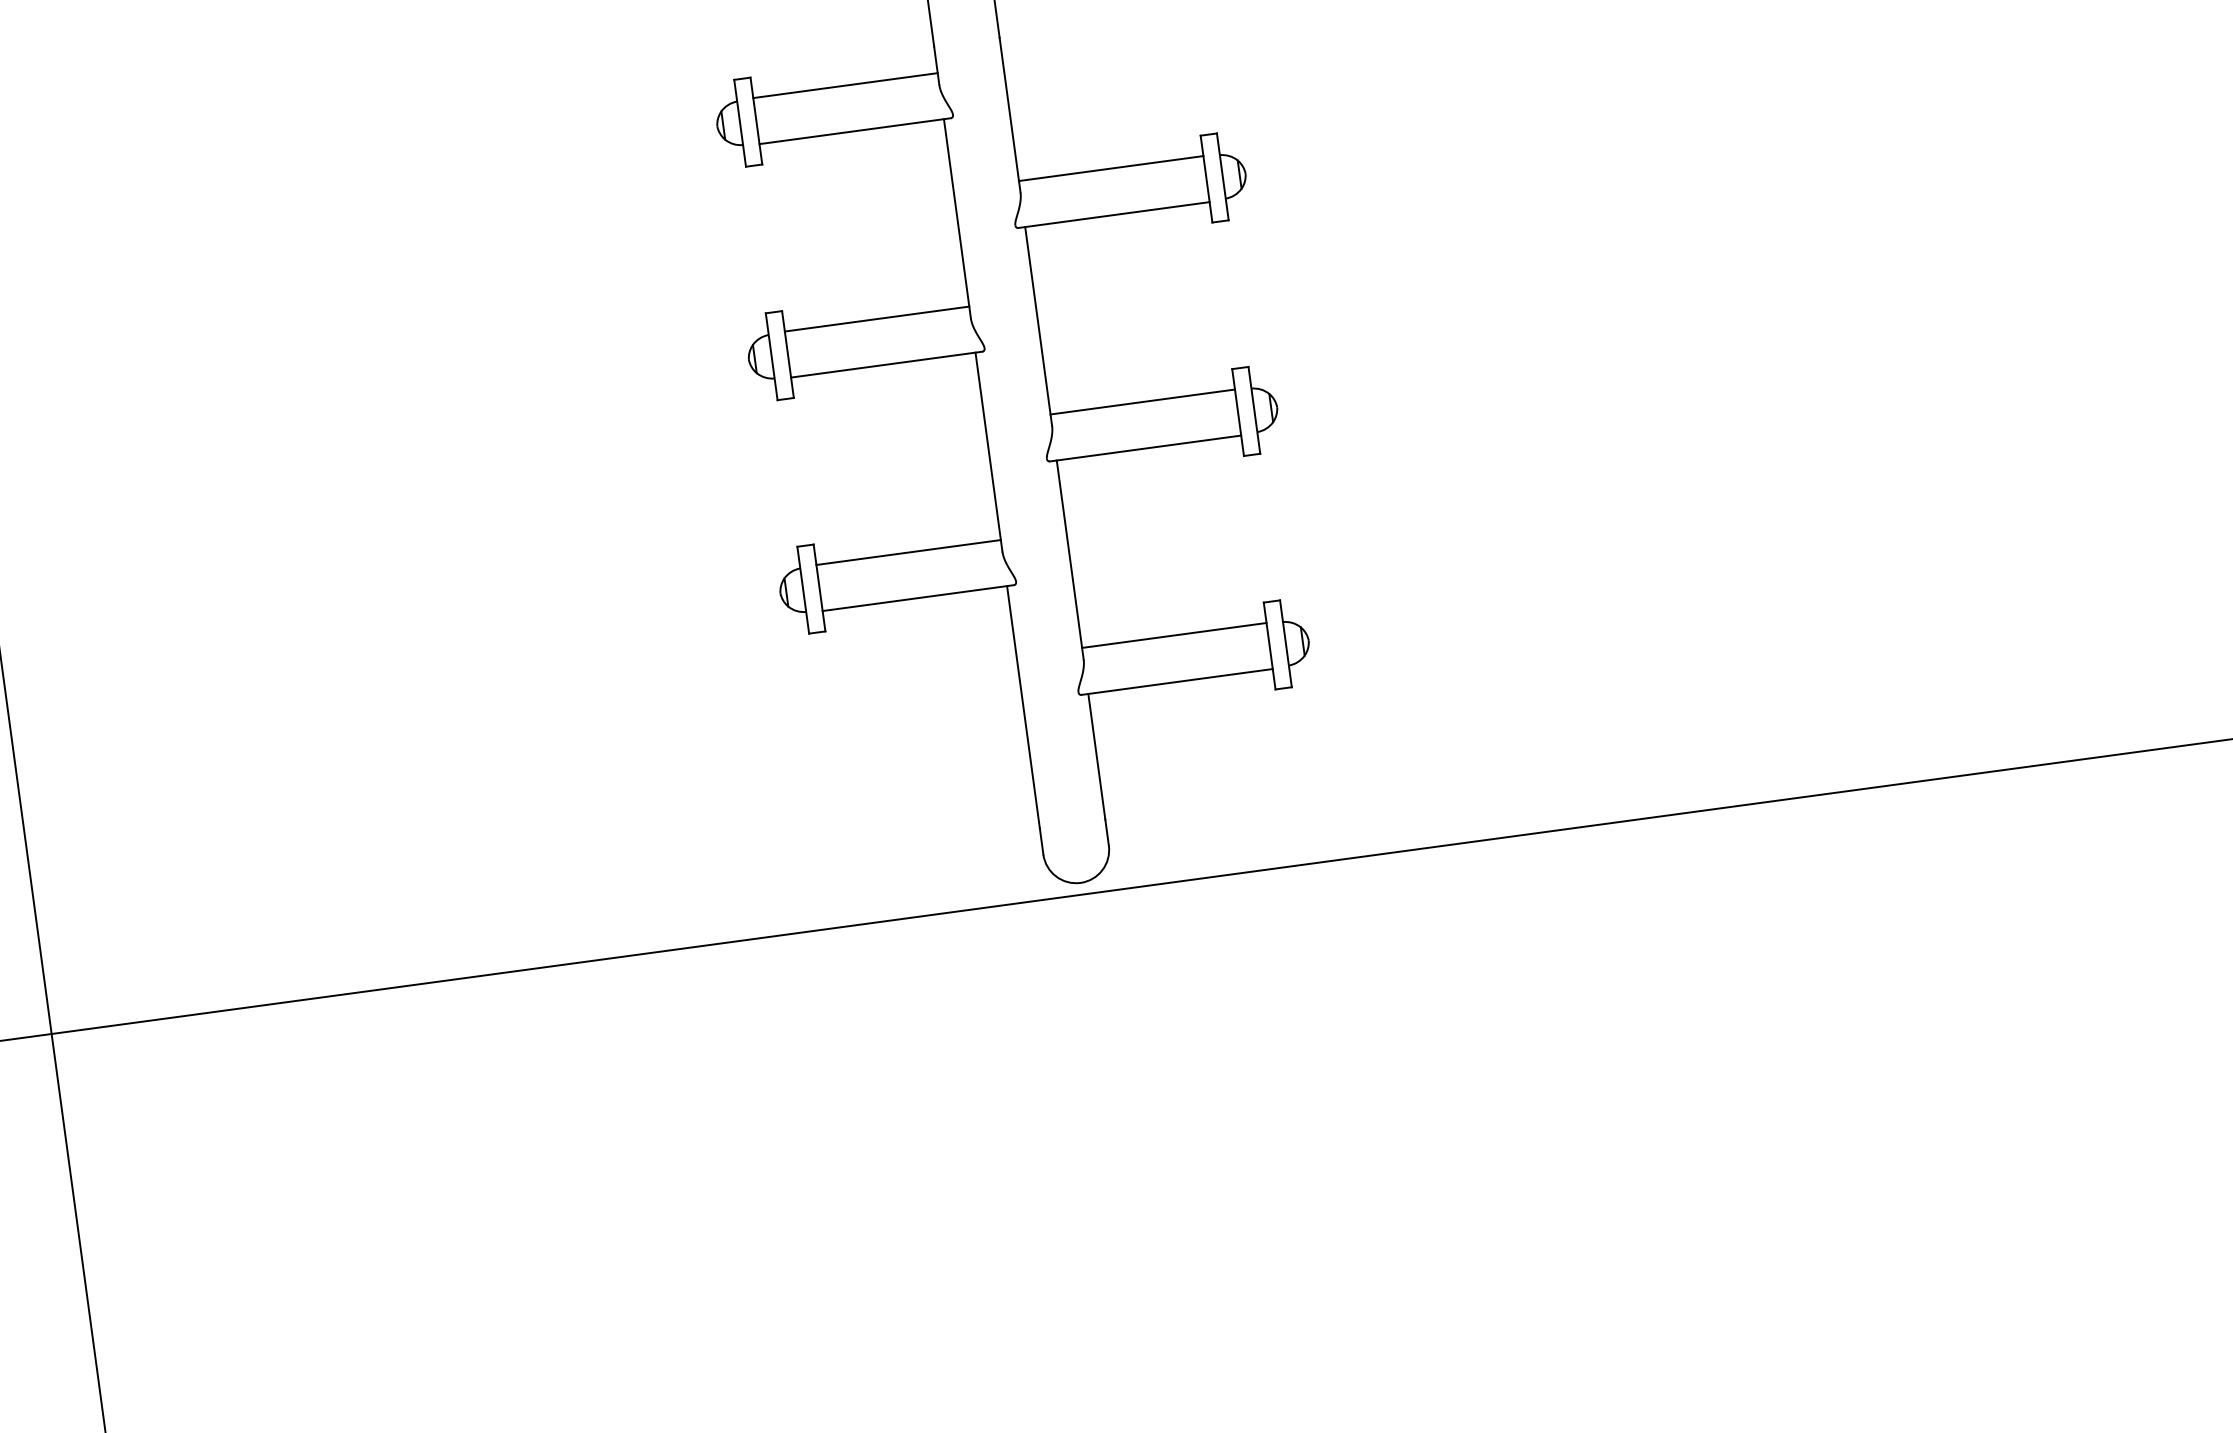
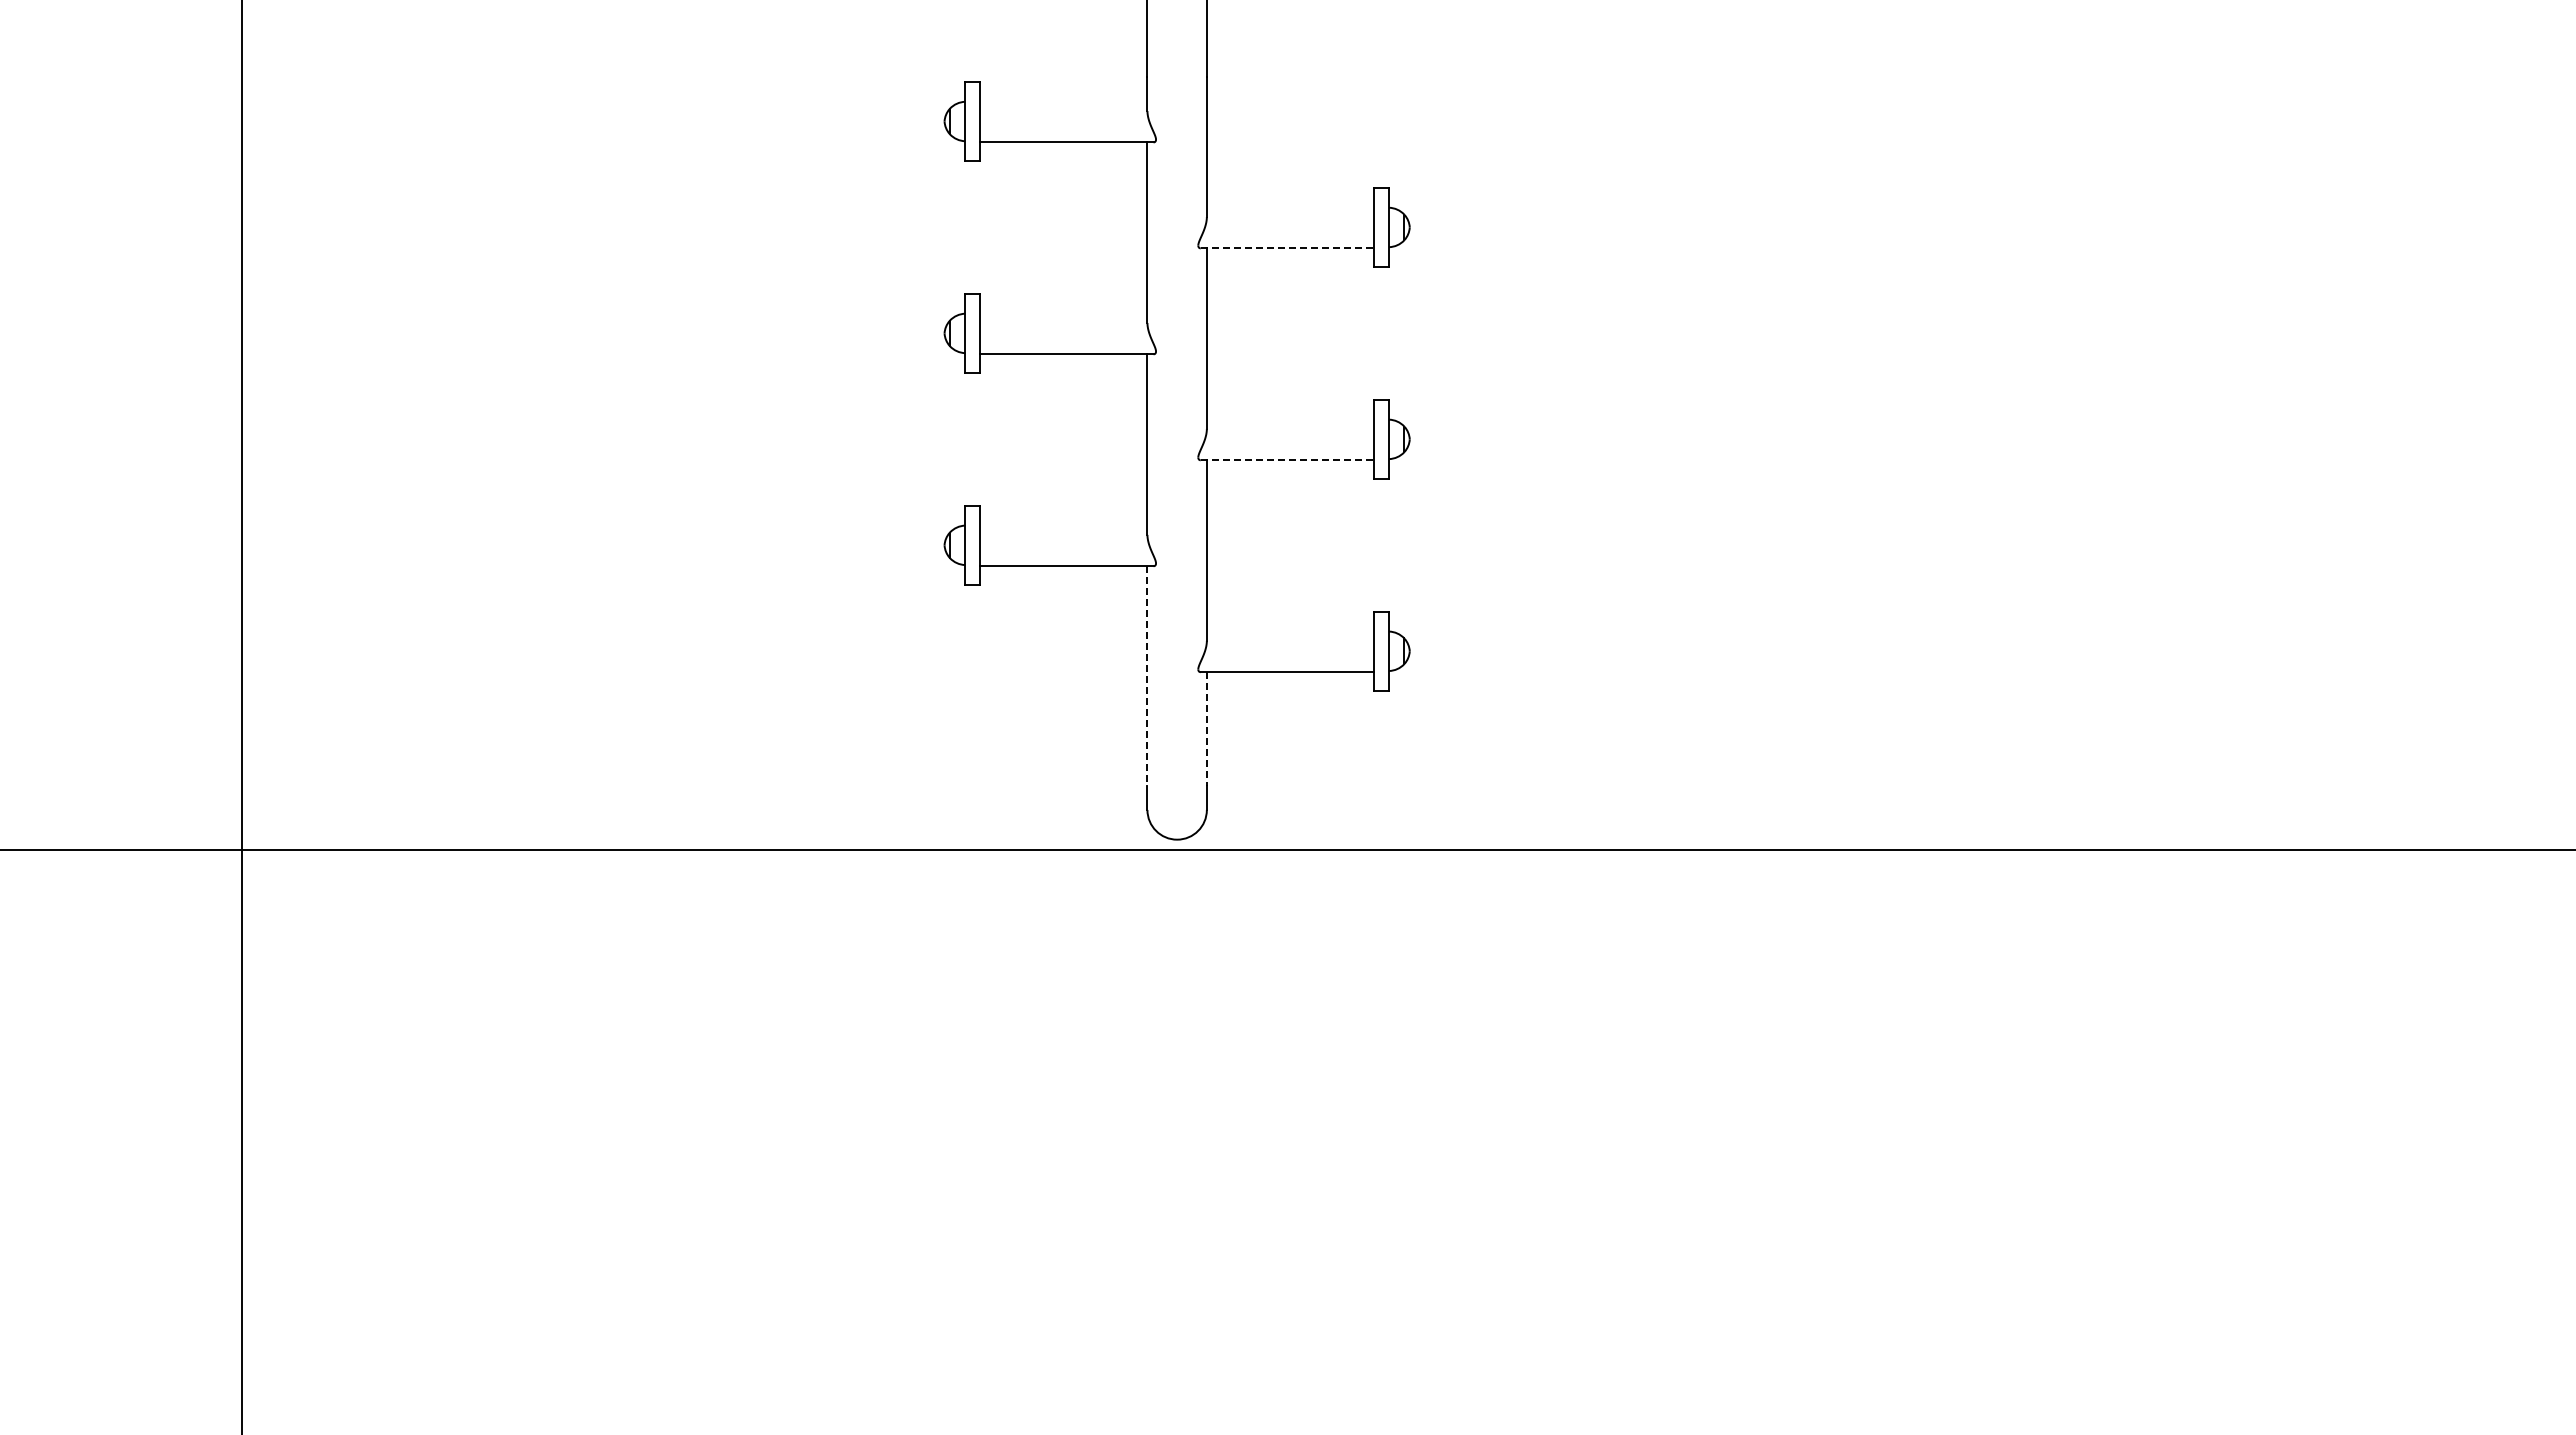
line: (845, 85) -> (1063, 100), removed
line: (1111, 168) -> (1290, 206), removed
line: (1114, 215) -> (1287, 248), solid -> dashed
line: (876, 319) -> (1063, 312), removed
line: (1142, 402) -> (1290, 418), removed
line: (1145, 448) -> (1287, 460), solid -> dashed
line: (908, 552) -> (1063, 524), removed
line: (1174, 635) -> (1290, 630), removed
line: (1023, 707) -> (1147, 676), solid -> dashed
line: (1096, 757) -> (1206, 729), solid -> dashed

